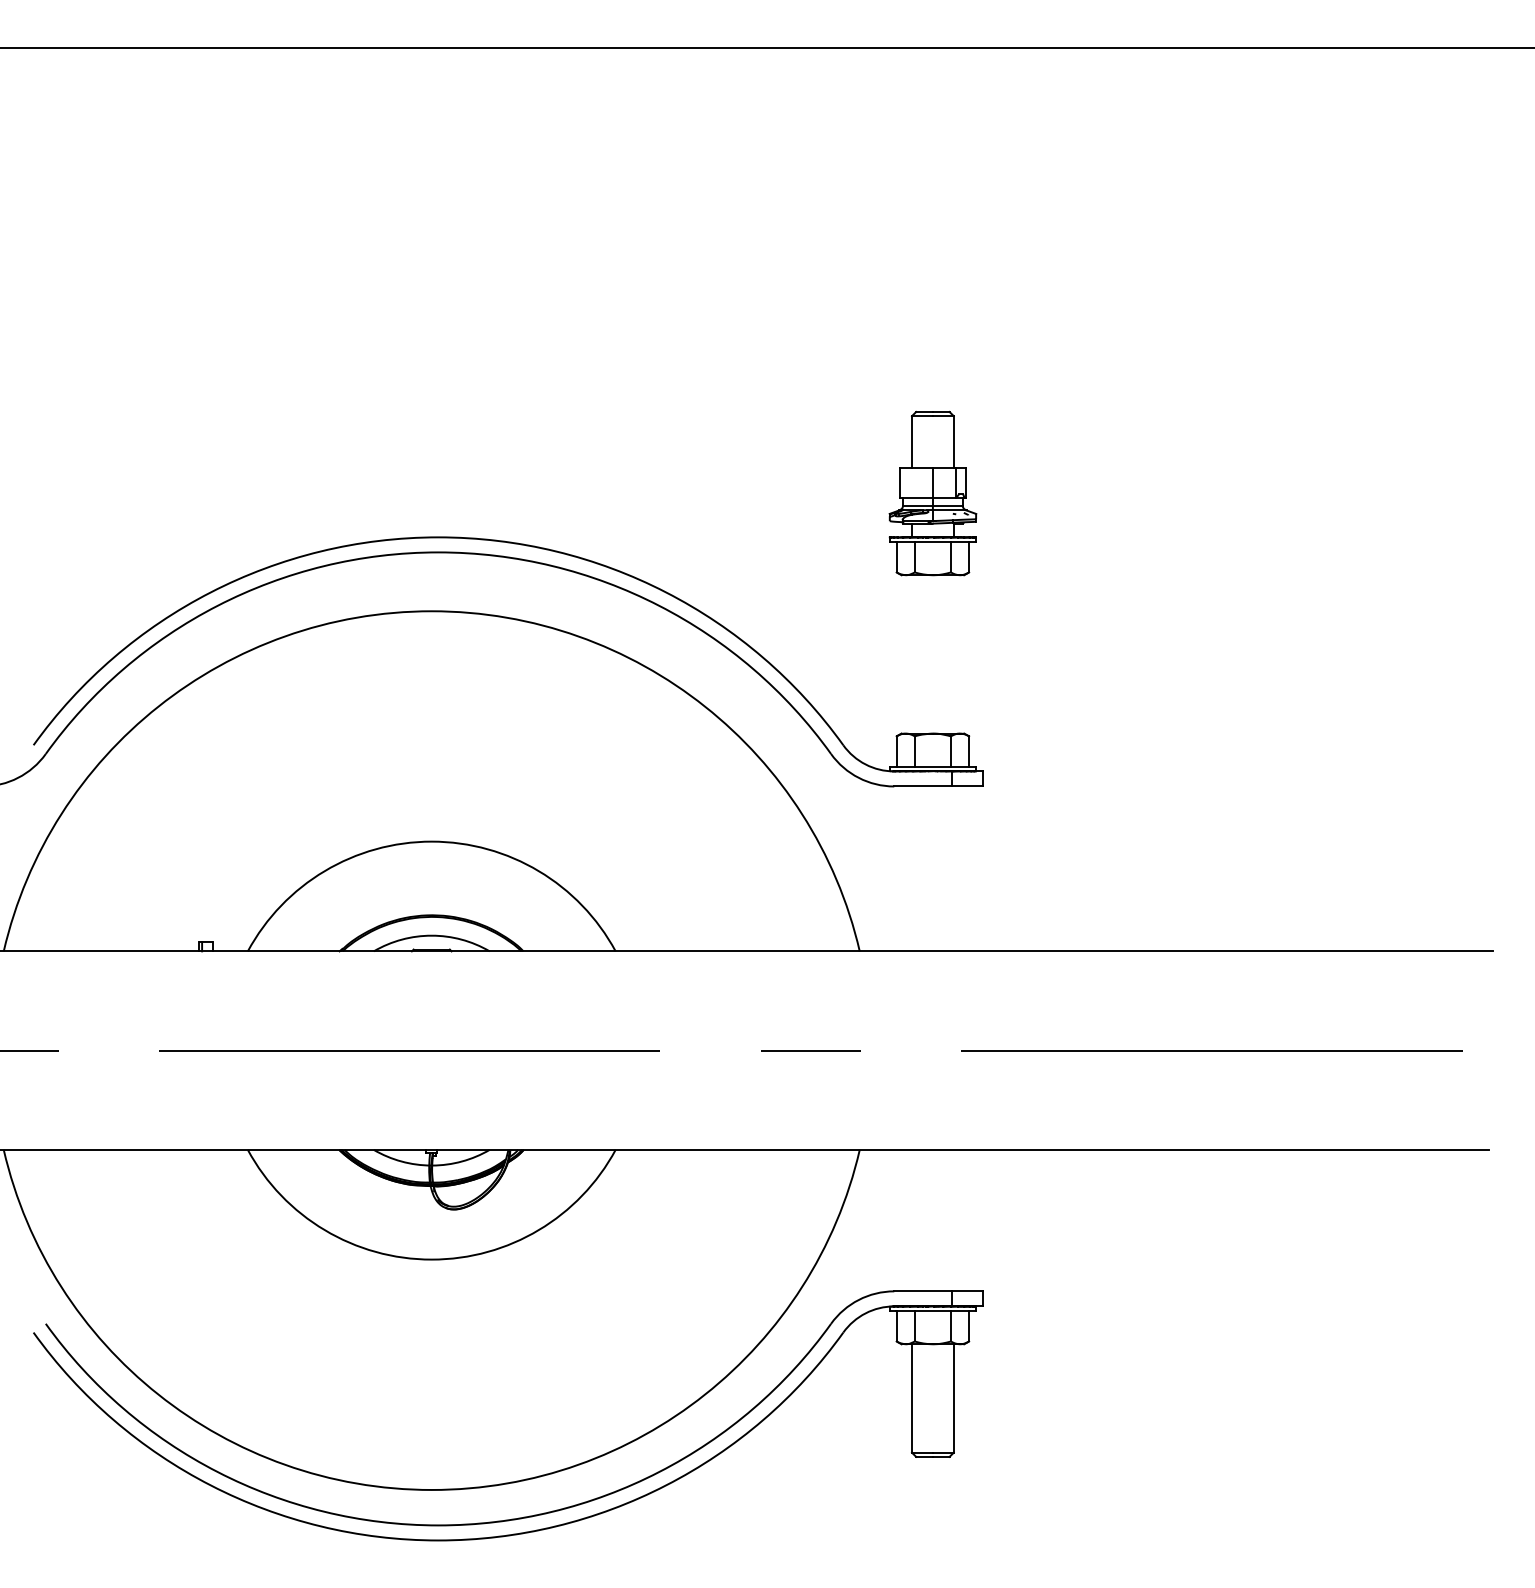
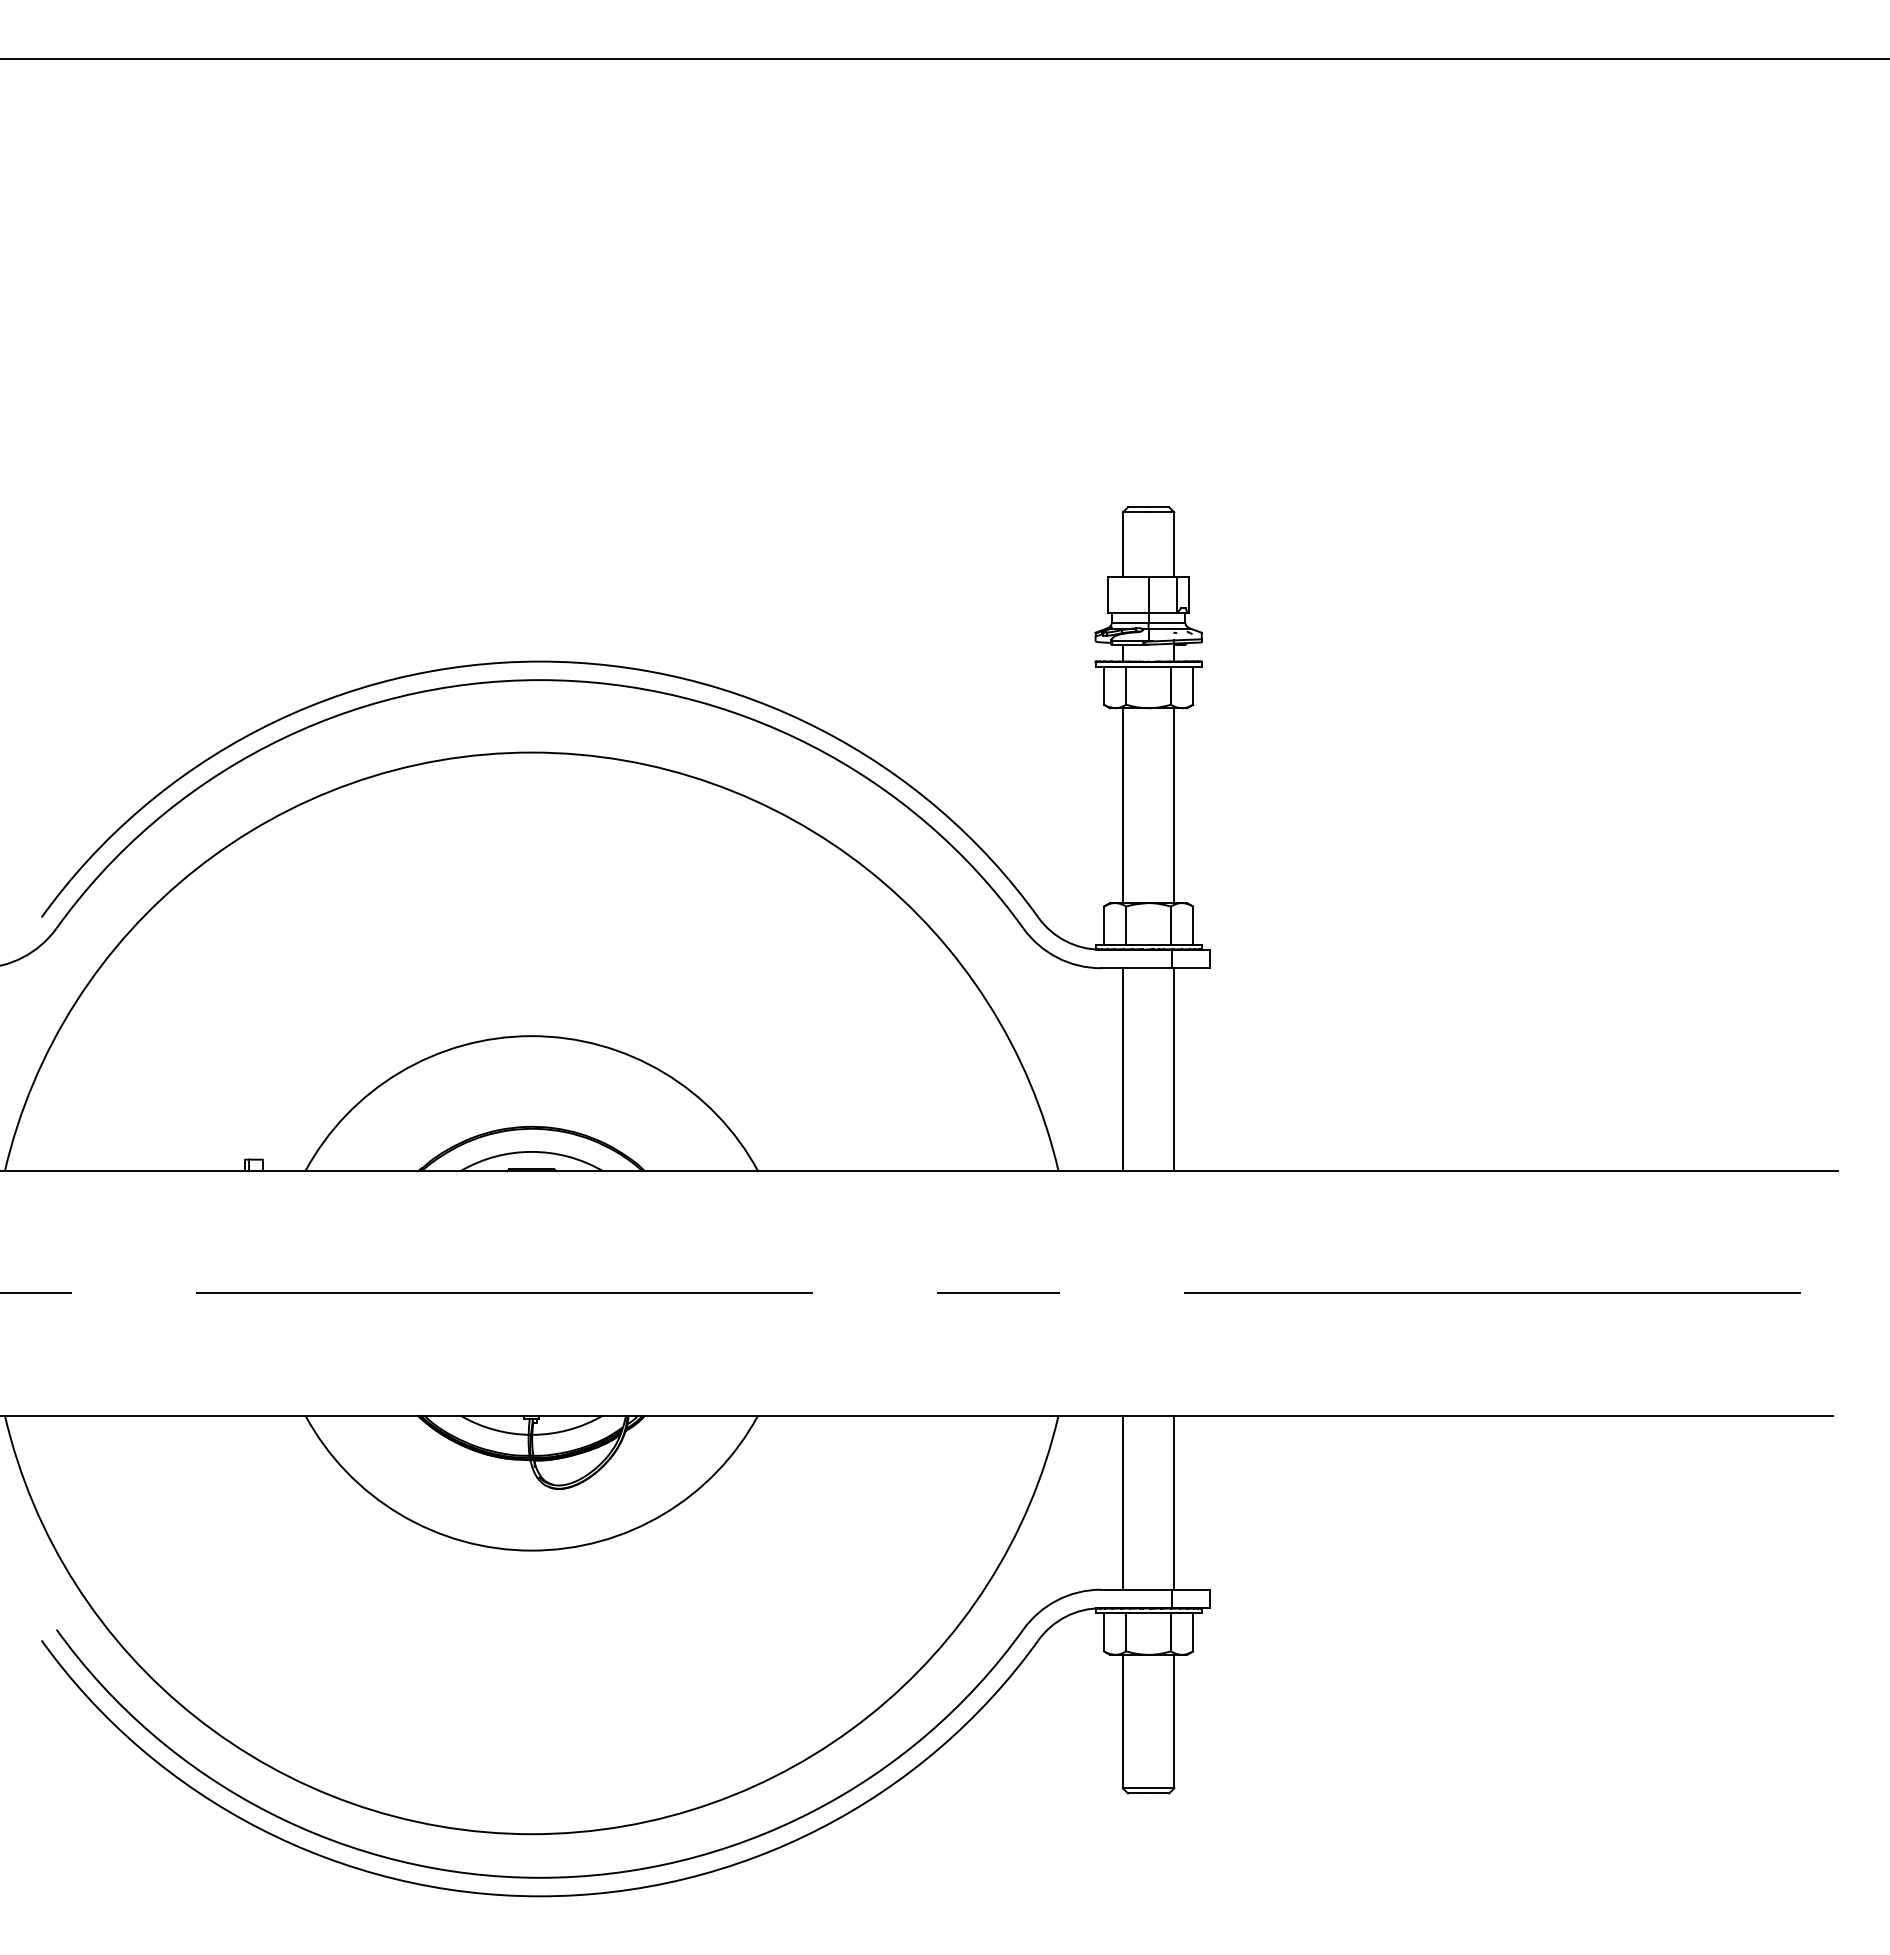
line: (911, 654) -> (1122, 805), added
line: (953, 654) -> (1174, 805), added
line: (911, 868) -> (1122, 1069), added
line: (953, 868) -> (1174, 1069), added
line: (911, 1220) -> (1122, 1502), added
line: (953, 1220) -> (1174, 1502), added

